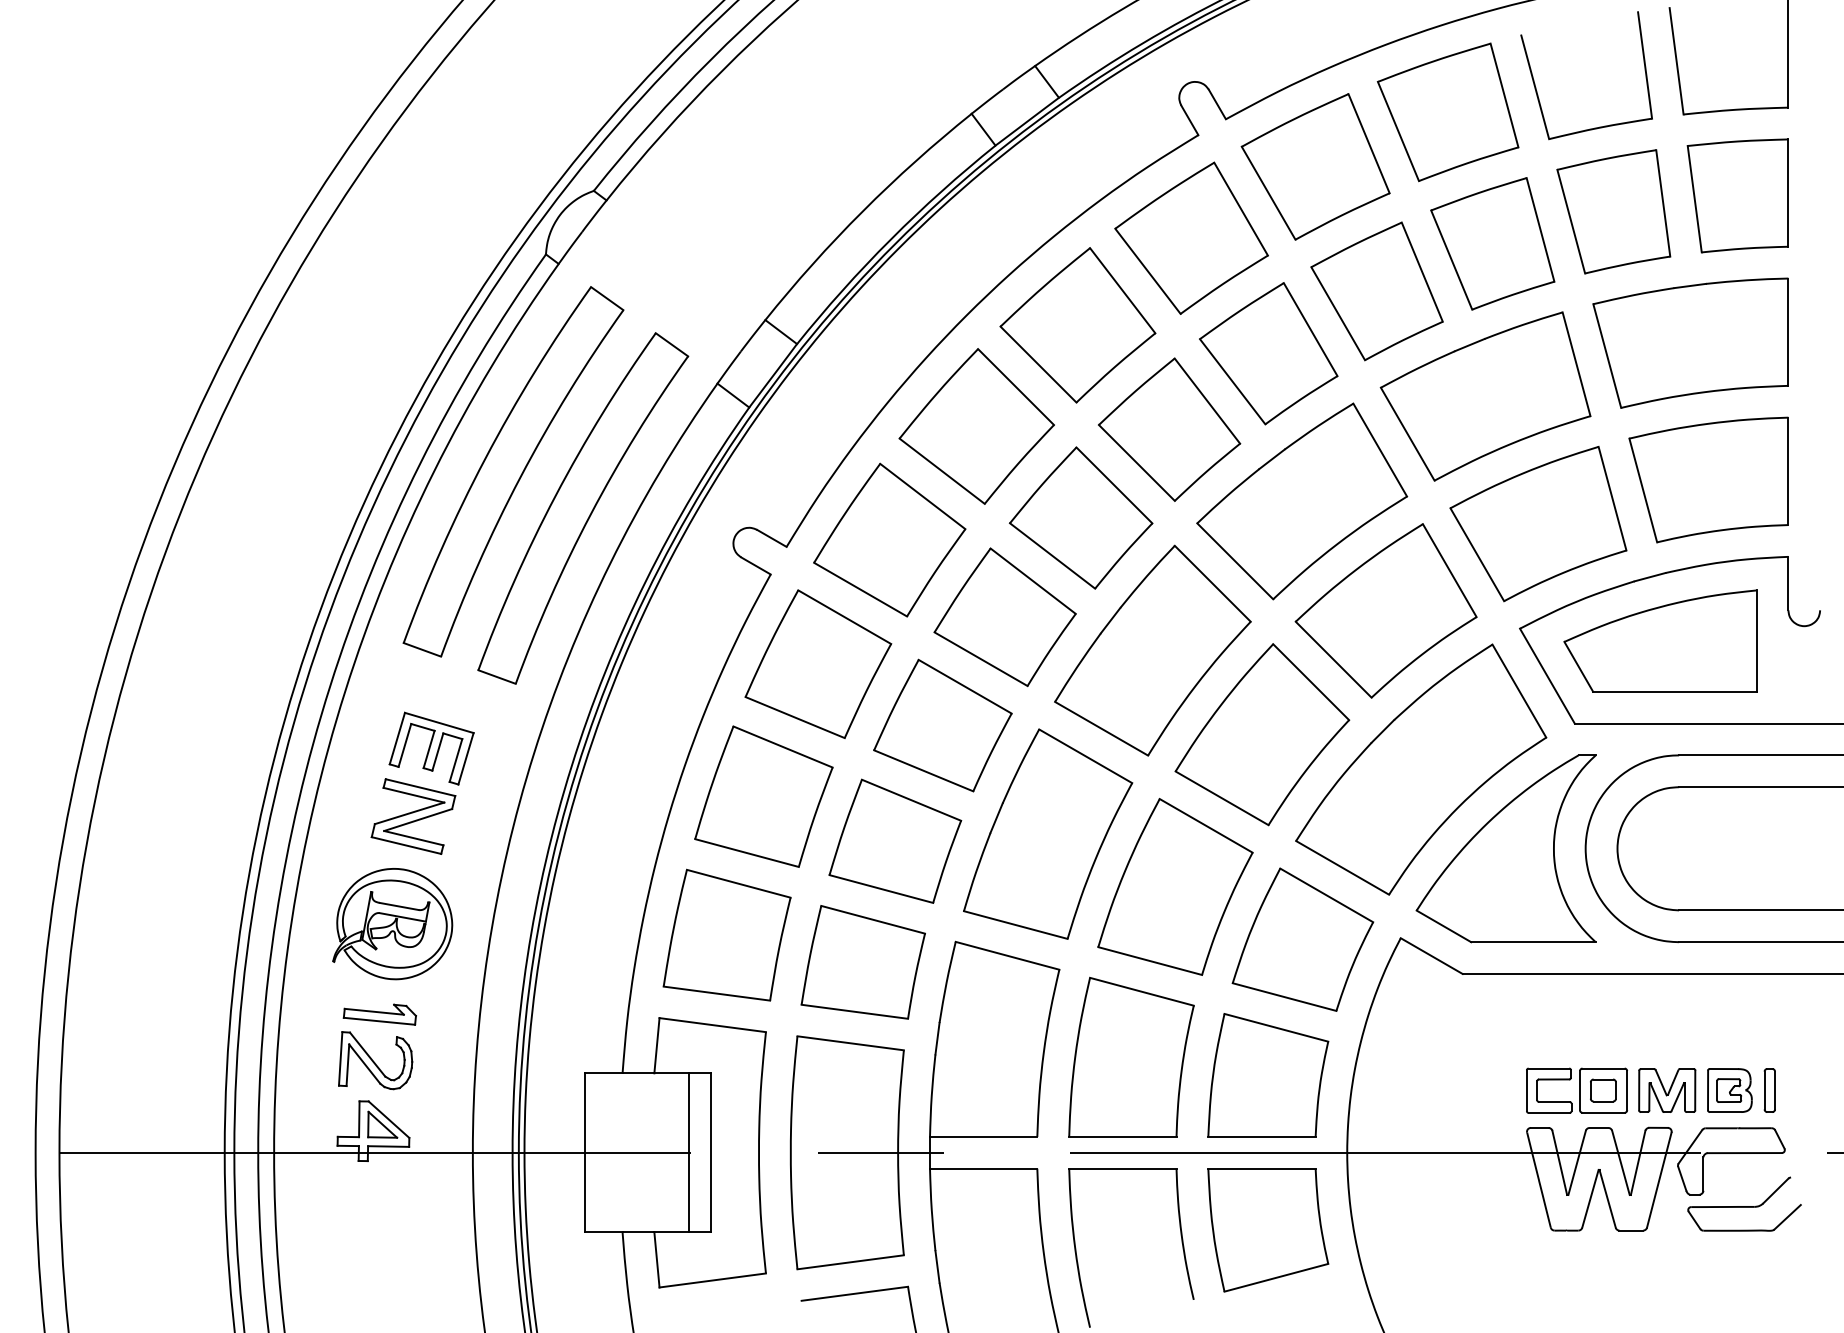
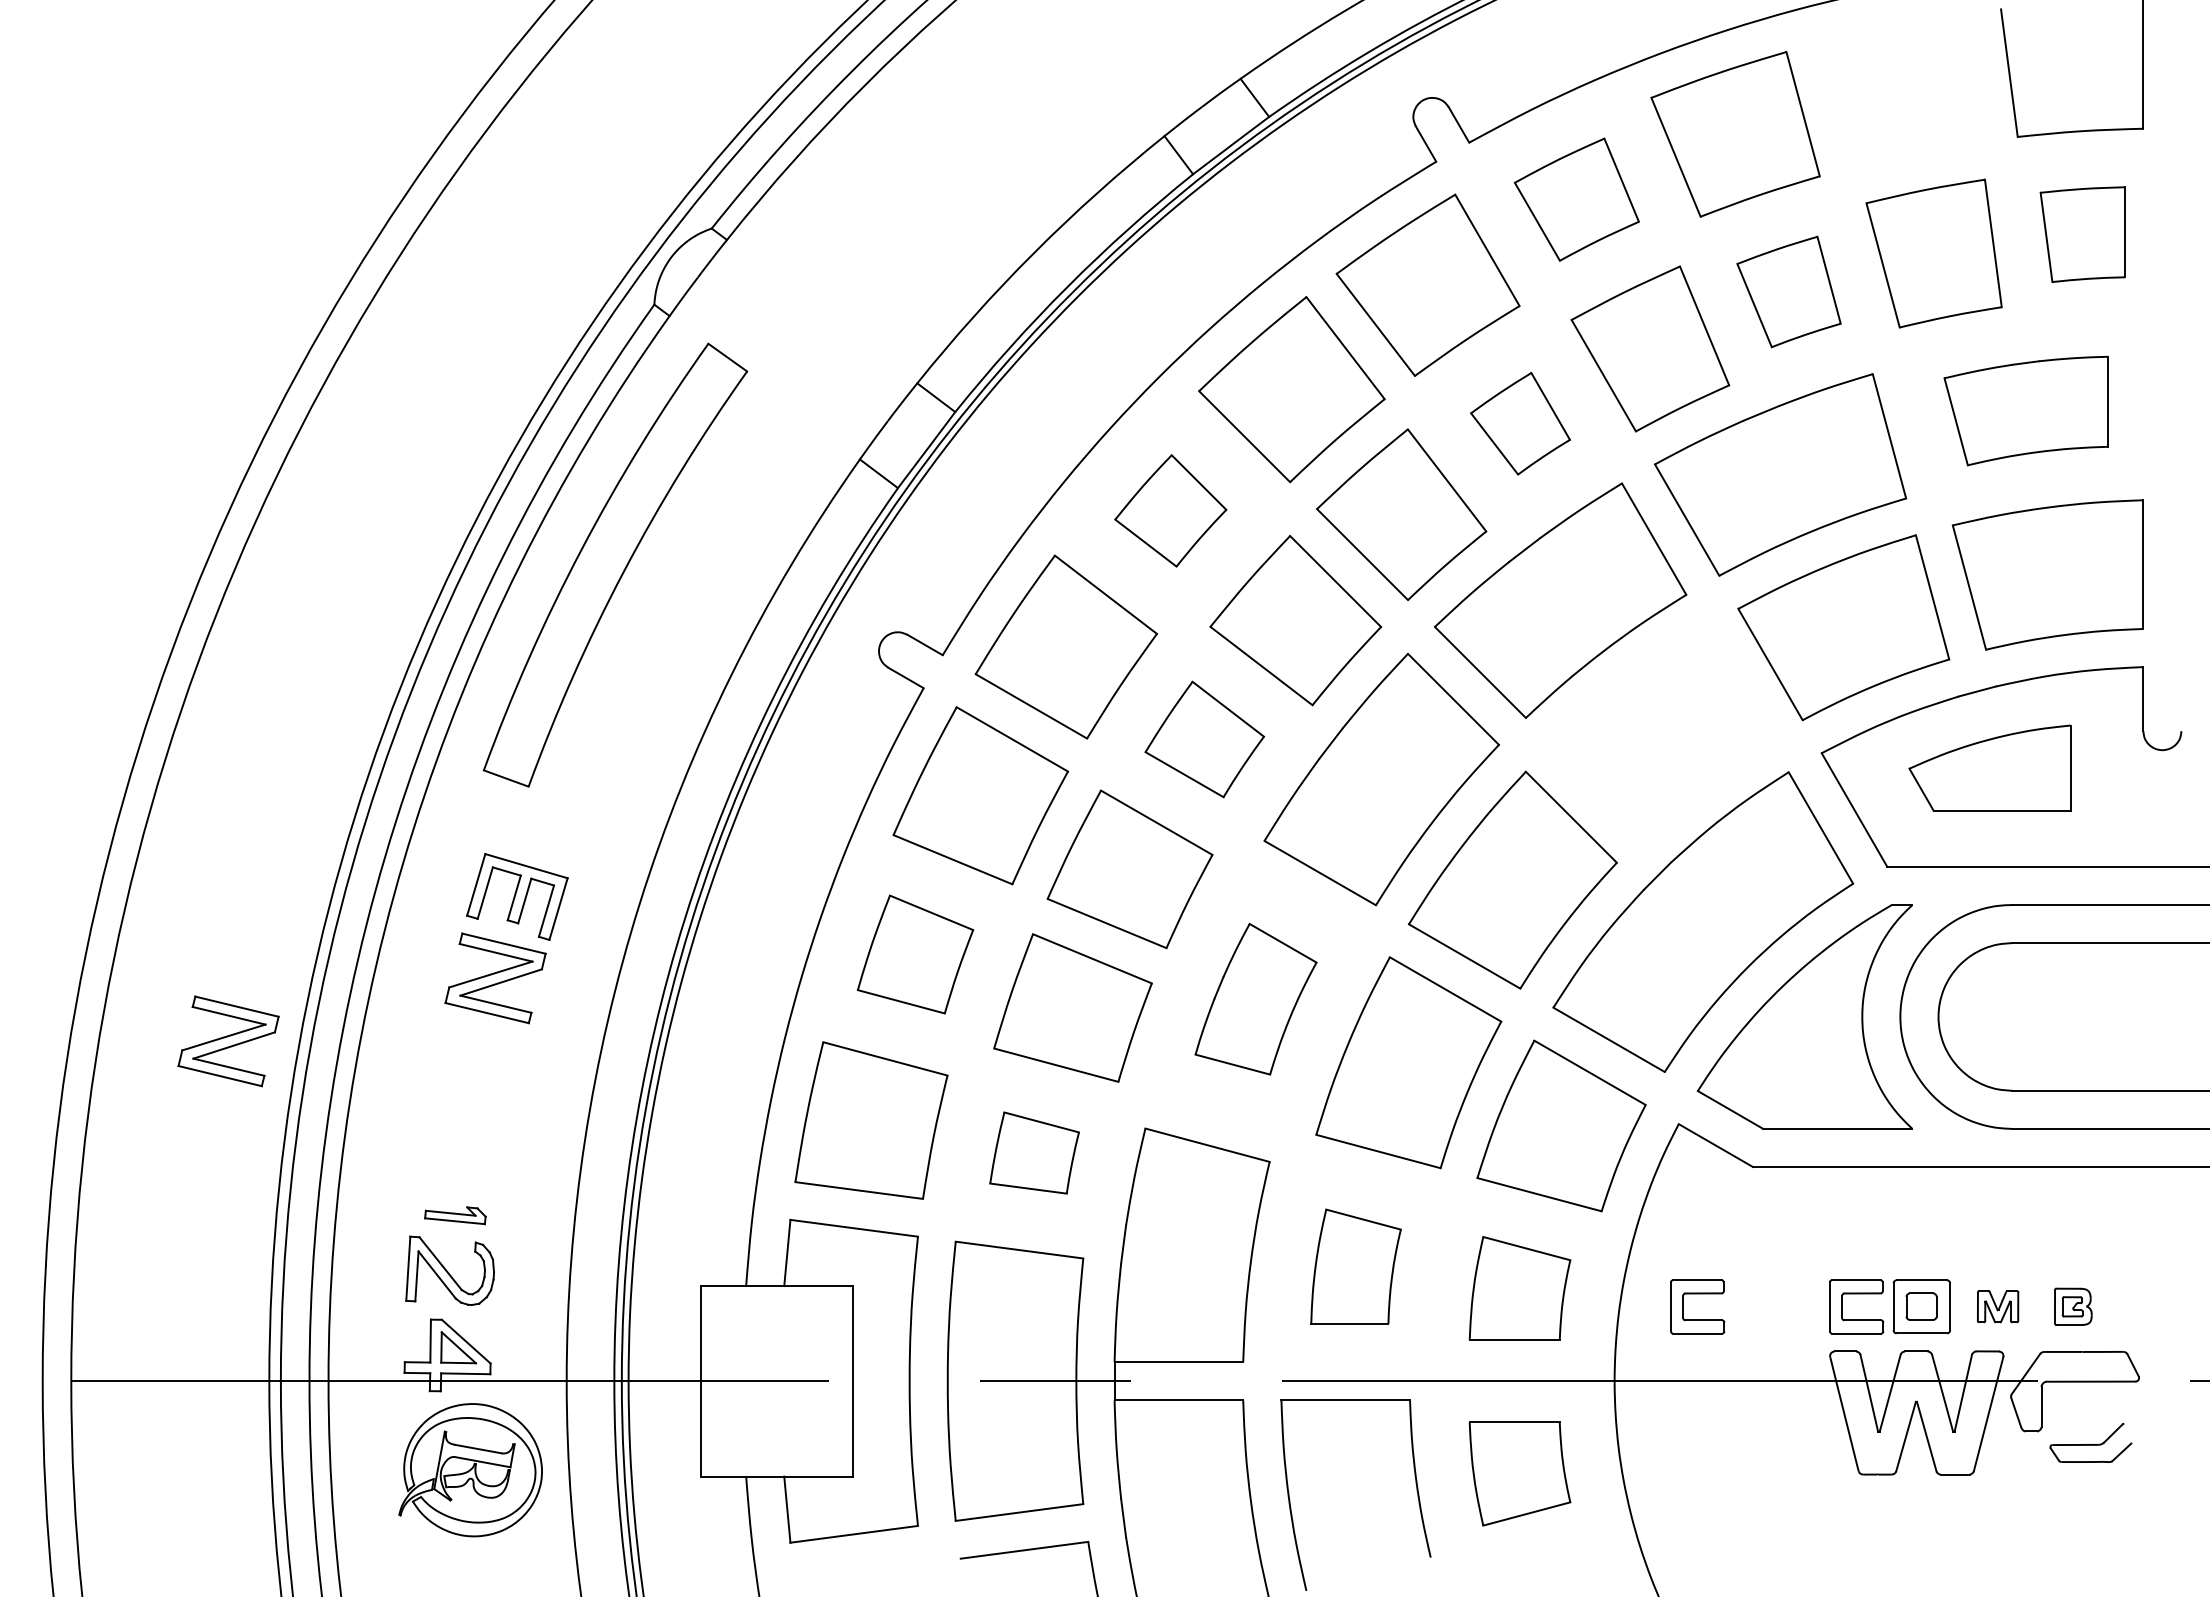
part: (1536, 88) -> (1841, 105), removed
part: (1315, 166) -> (1576, 199), size x0.7
part: (1737, 195) -> (2082, 234), size x0.7
part: (1492, 243) -> (1788, 291), size x0.7
part: (1690, 342) -> (2025, 410), size x0.7
part: (1268, 353) -> (1520, 423), size x0.6
part: (976, 426) -> (1170, 510), size x0.6
part: (582, 508) -> (698, 609), removed
part: (1385, 610) -> (1660, 731), removed
part: (1005, 617) -> (1204, 739), size x0.7
part: (1660, 640) -> (1989, 767), size x0.7
part: (763, 796) -> (915, 954), size x0.7
part: (1047, 833) -> (1255, 998), size x0.6
part: (190, 869) -> (228, 1041), added
part: (392, 924) -> (470, 1470), moved
part: (863, 961) -> (1034, 1152), size x0.6
part: (380, 1014) -> (455, 1215), size x0.7
part: (1131, 1056) -> (1355, 1266), size x0.6
part: (1267, 1075) -> (1519, 1288), size x0.7
part: (1416, 1080) -> (1697, 1294), added
part: (1666, 1090) -> (1997, 1306), size x0.6
part: (1730, 1090) -> (2073, 1306), size x0.7
part: (1770, 1090) -> (2121, 1306), removed
line: (688, 1152) -> (825, 1381), removed
part: (1744, 1203) -> (2090, 1442), size x0.6
part: (1267, 1229) -> (1519, 1473), size x0.7

